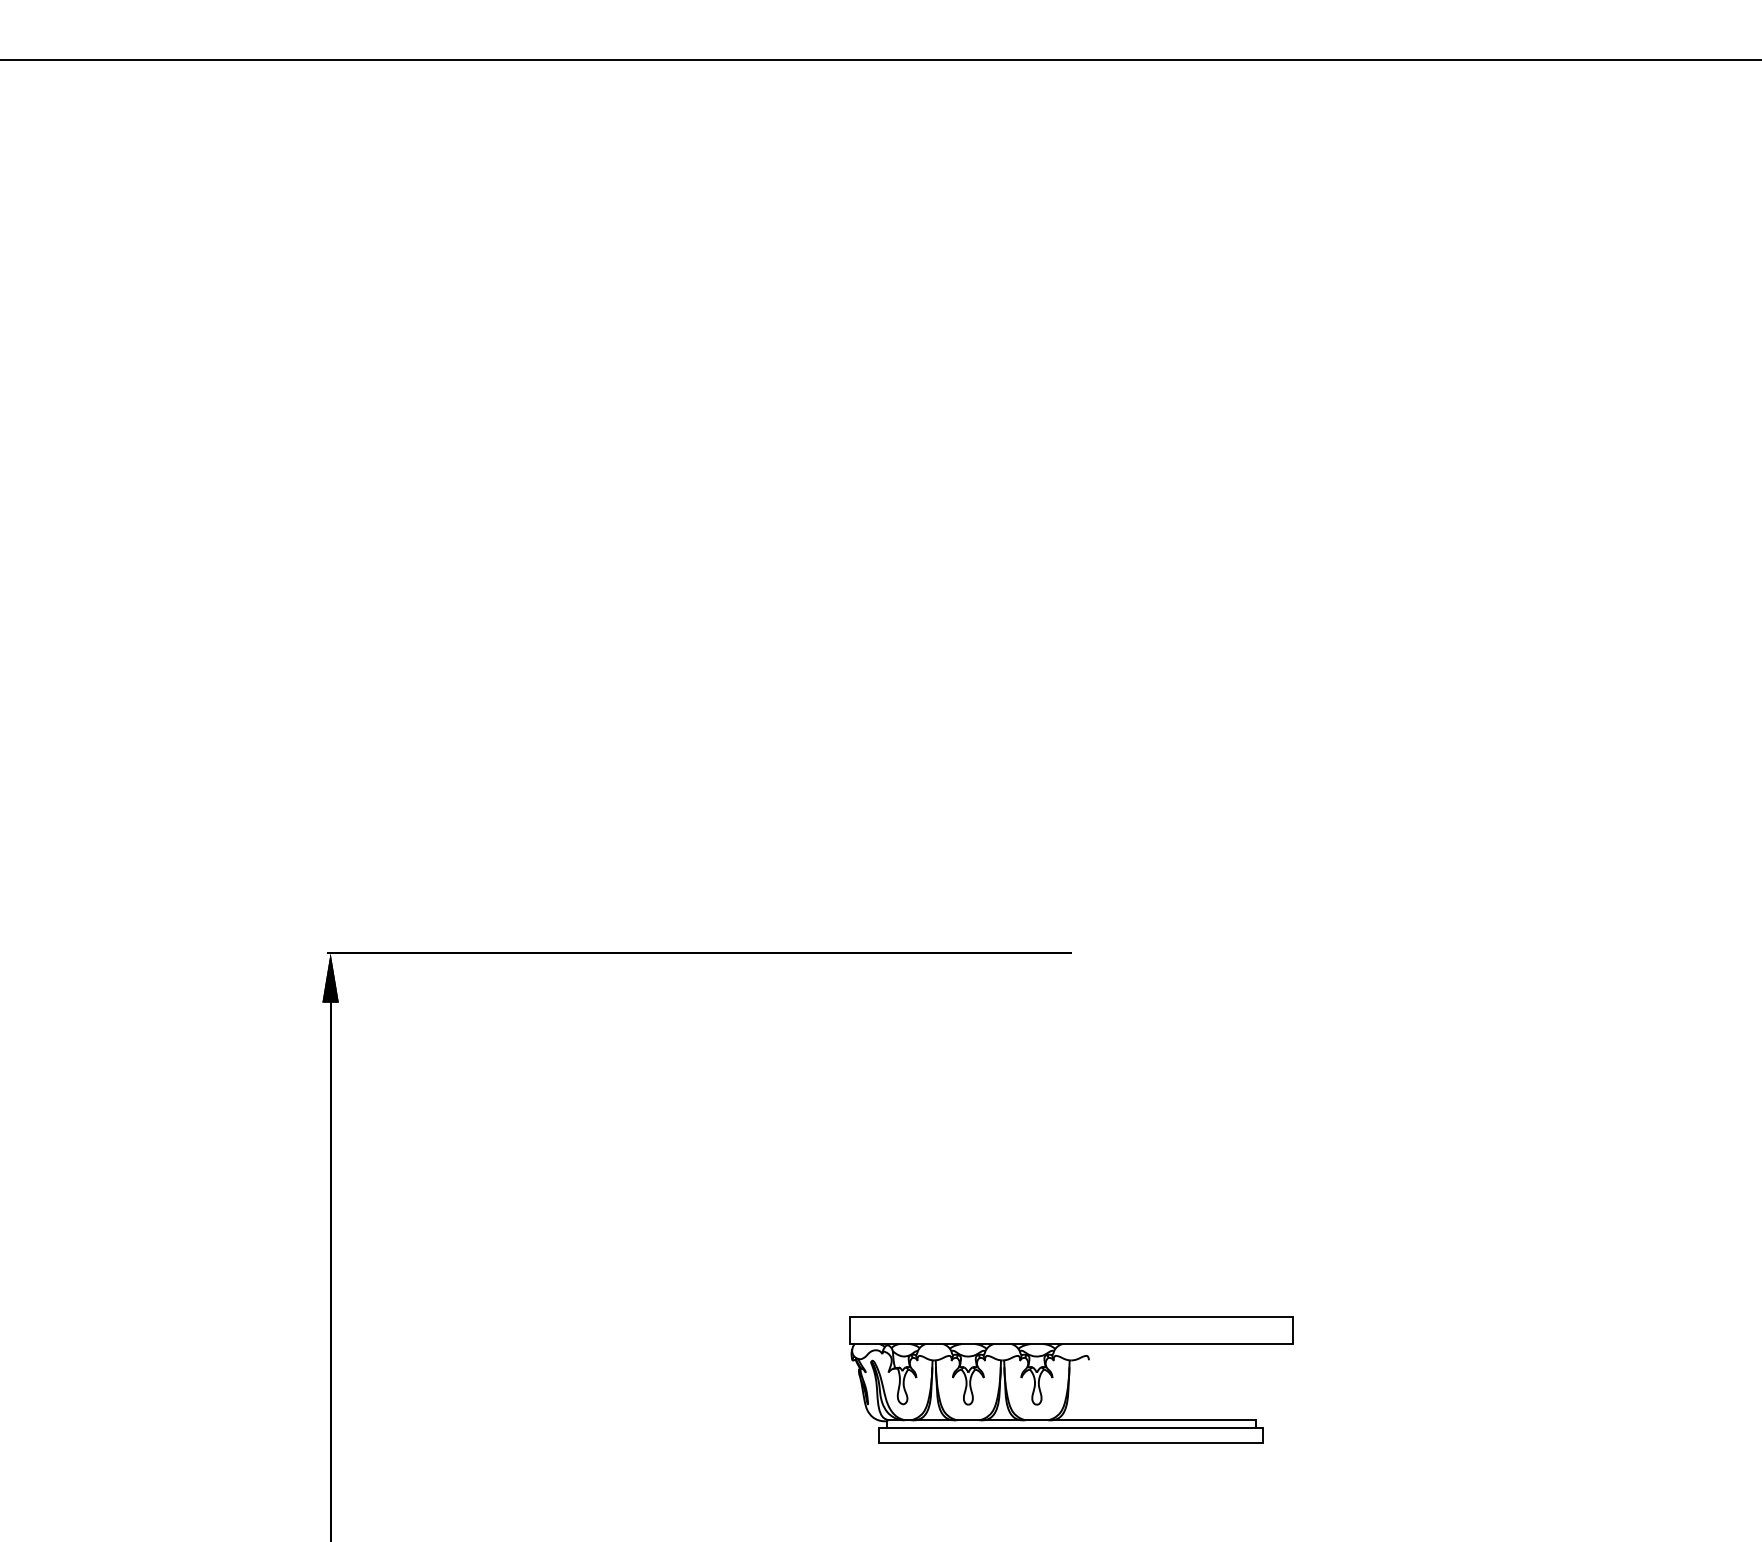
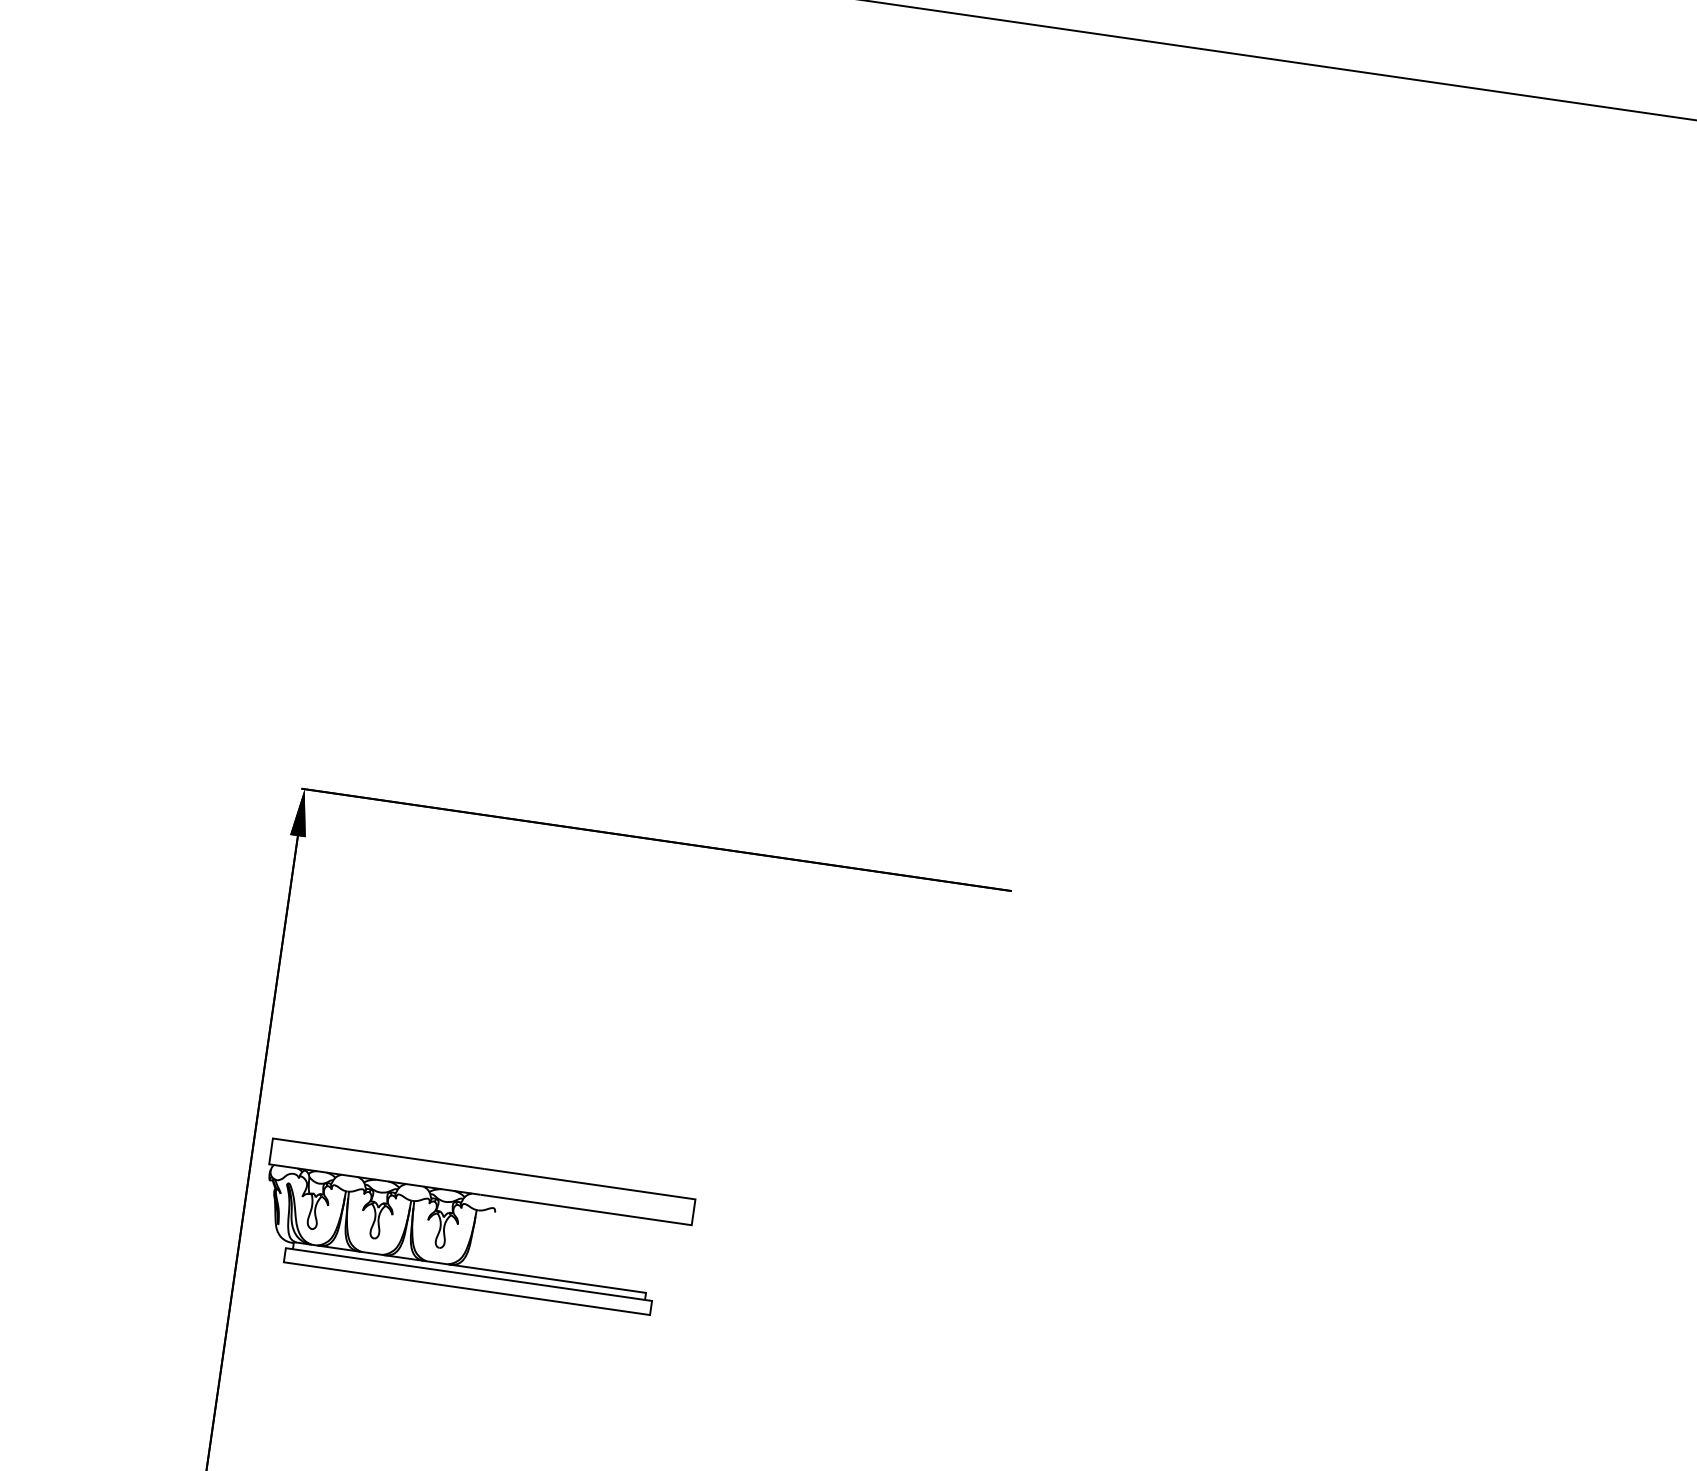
part: (1071, 1379) -> (475, 1228), moved

